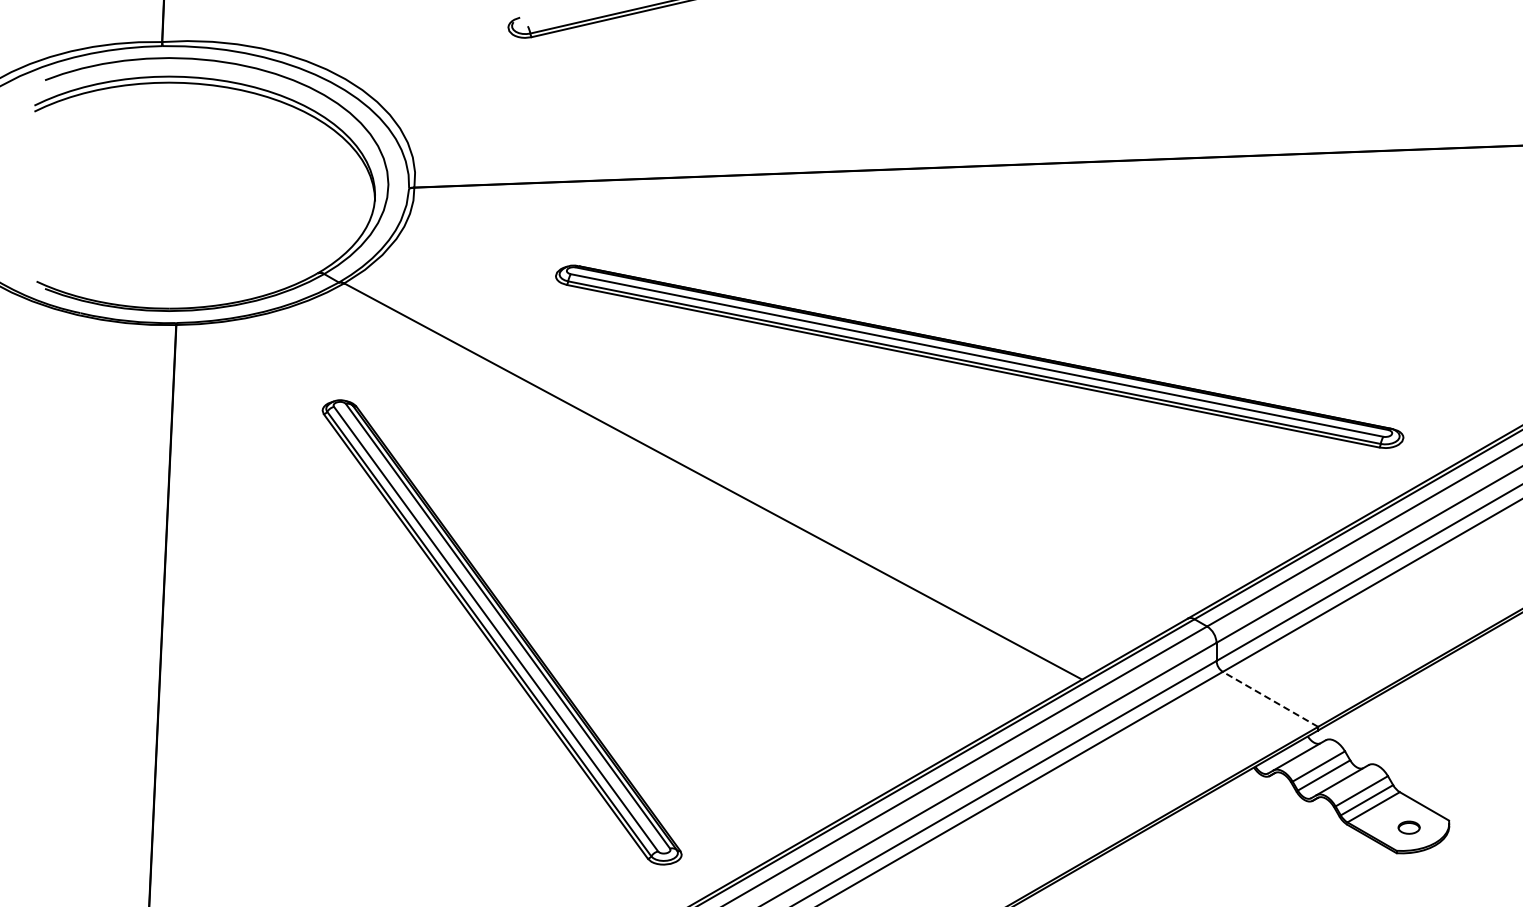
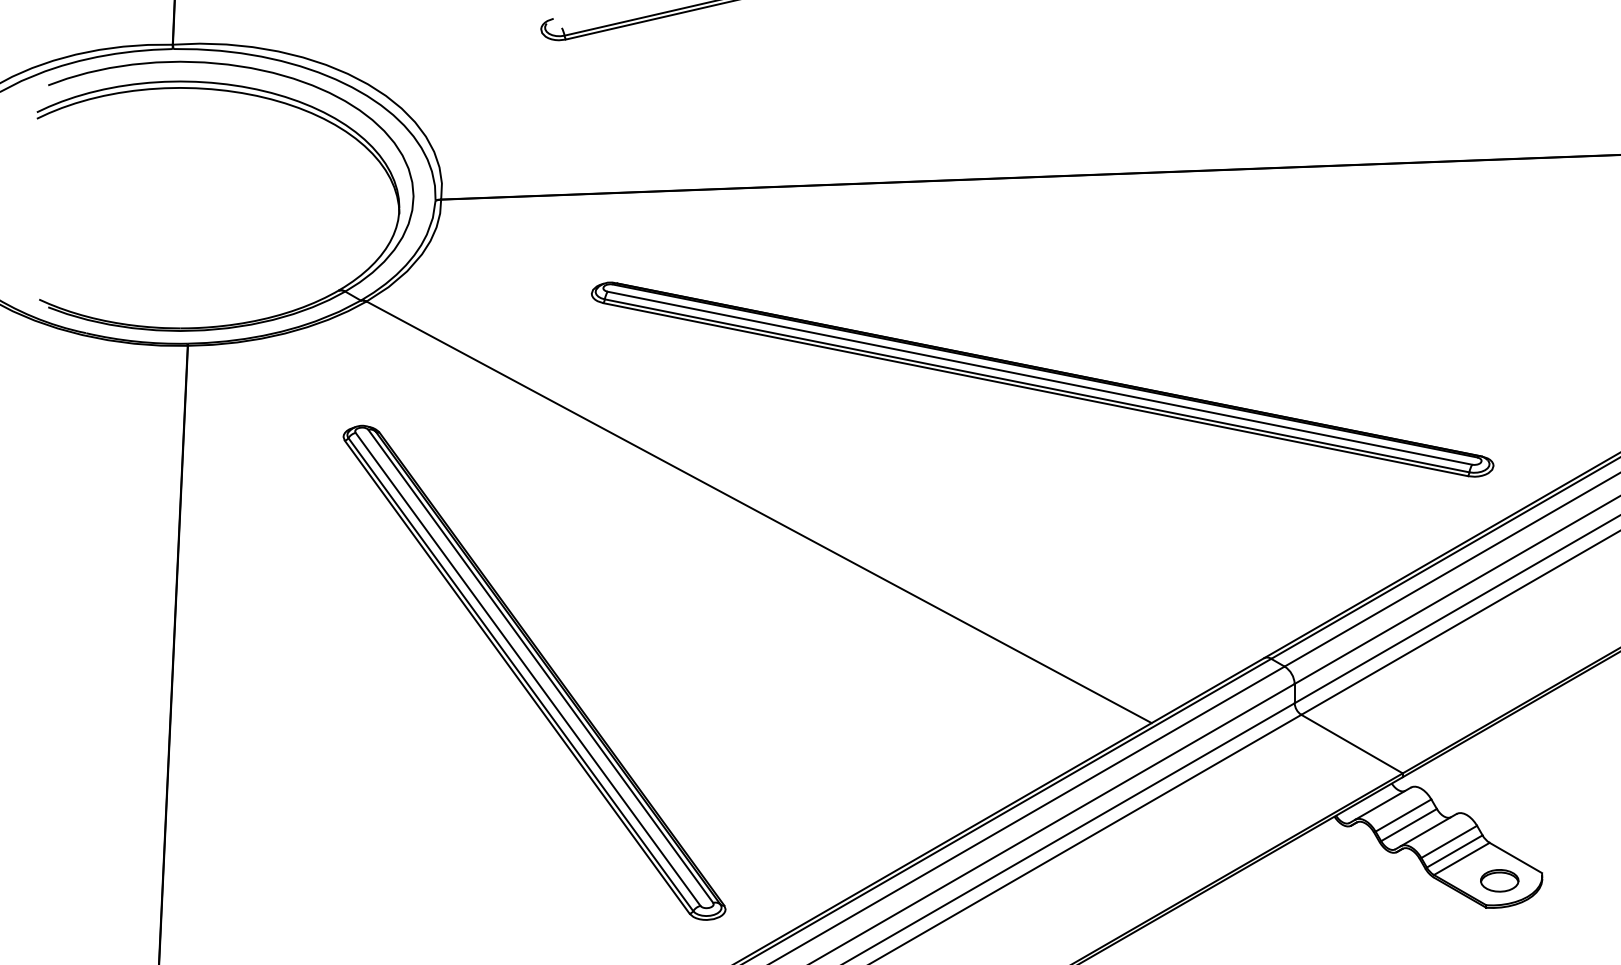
line: (1270, 699) -> (1352, 744), dashed -> solid
part: (1408, 827) -> (1498, 880), size x1.67

